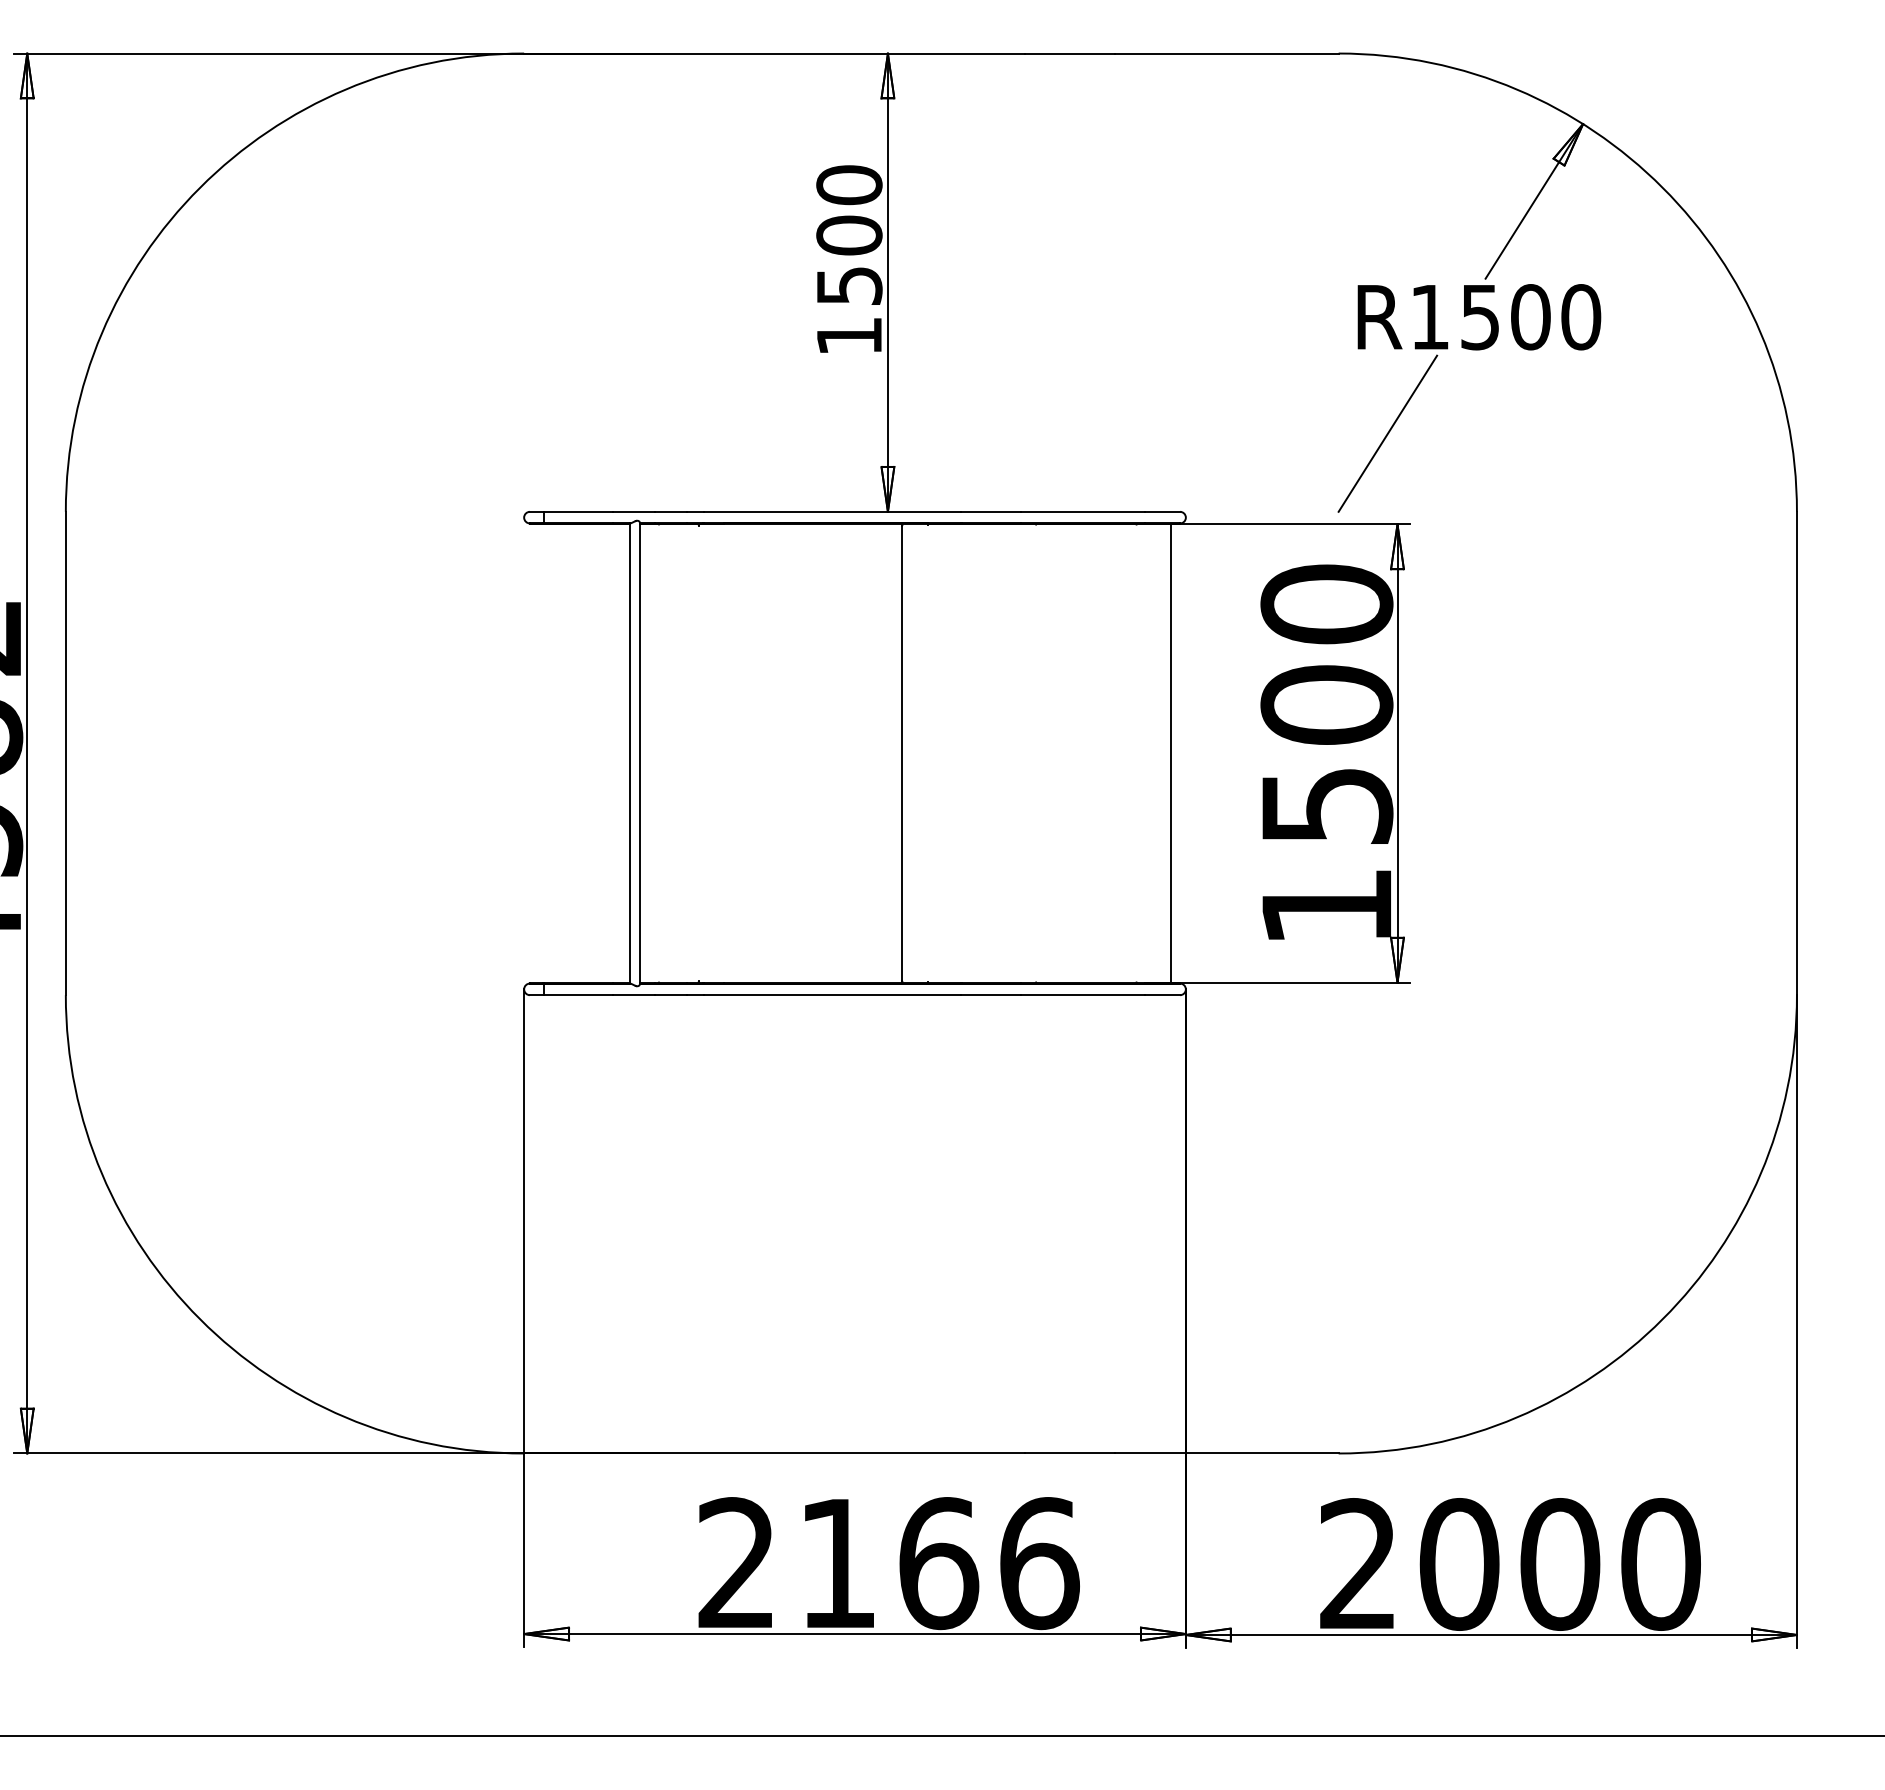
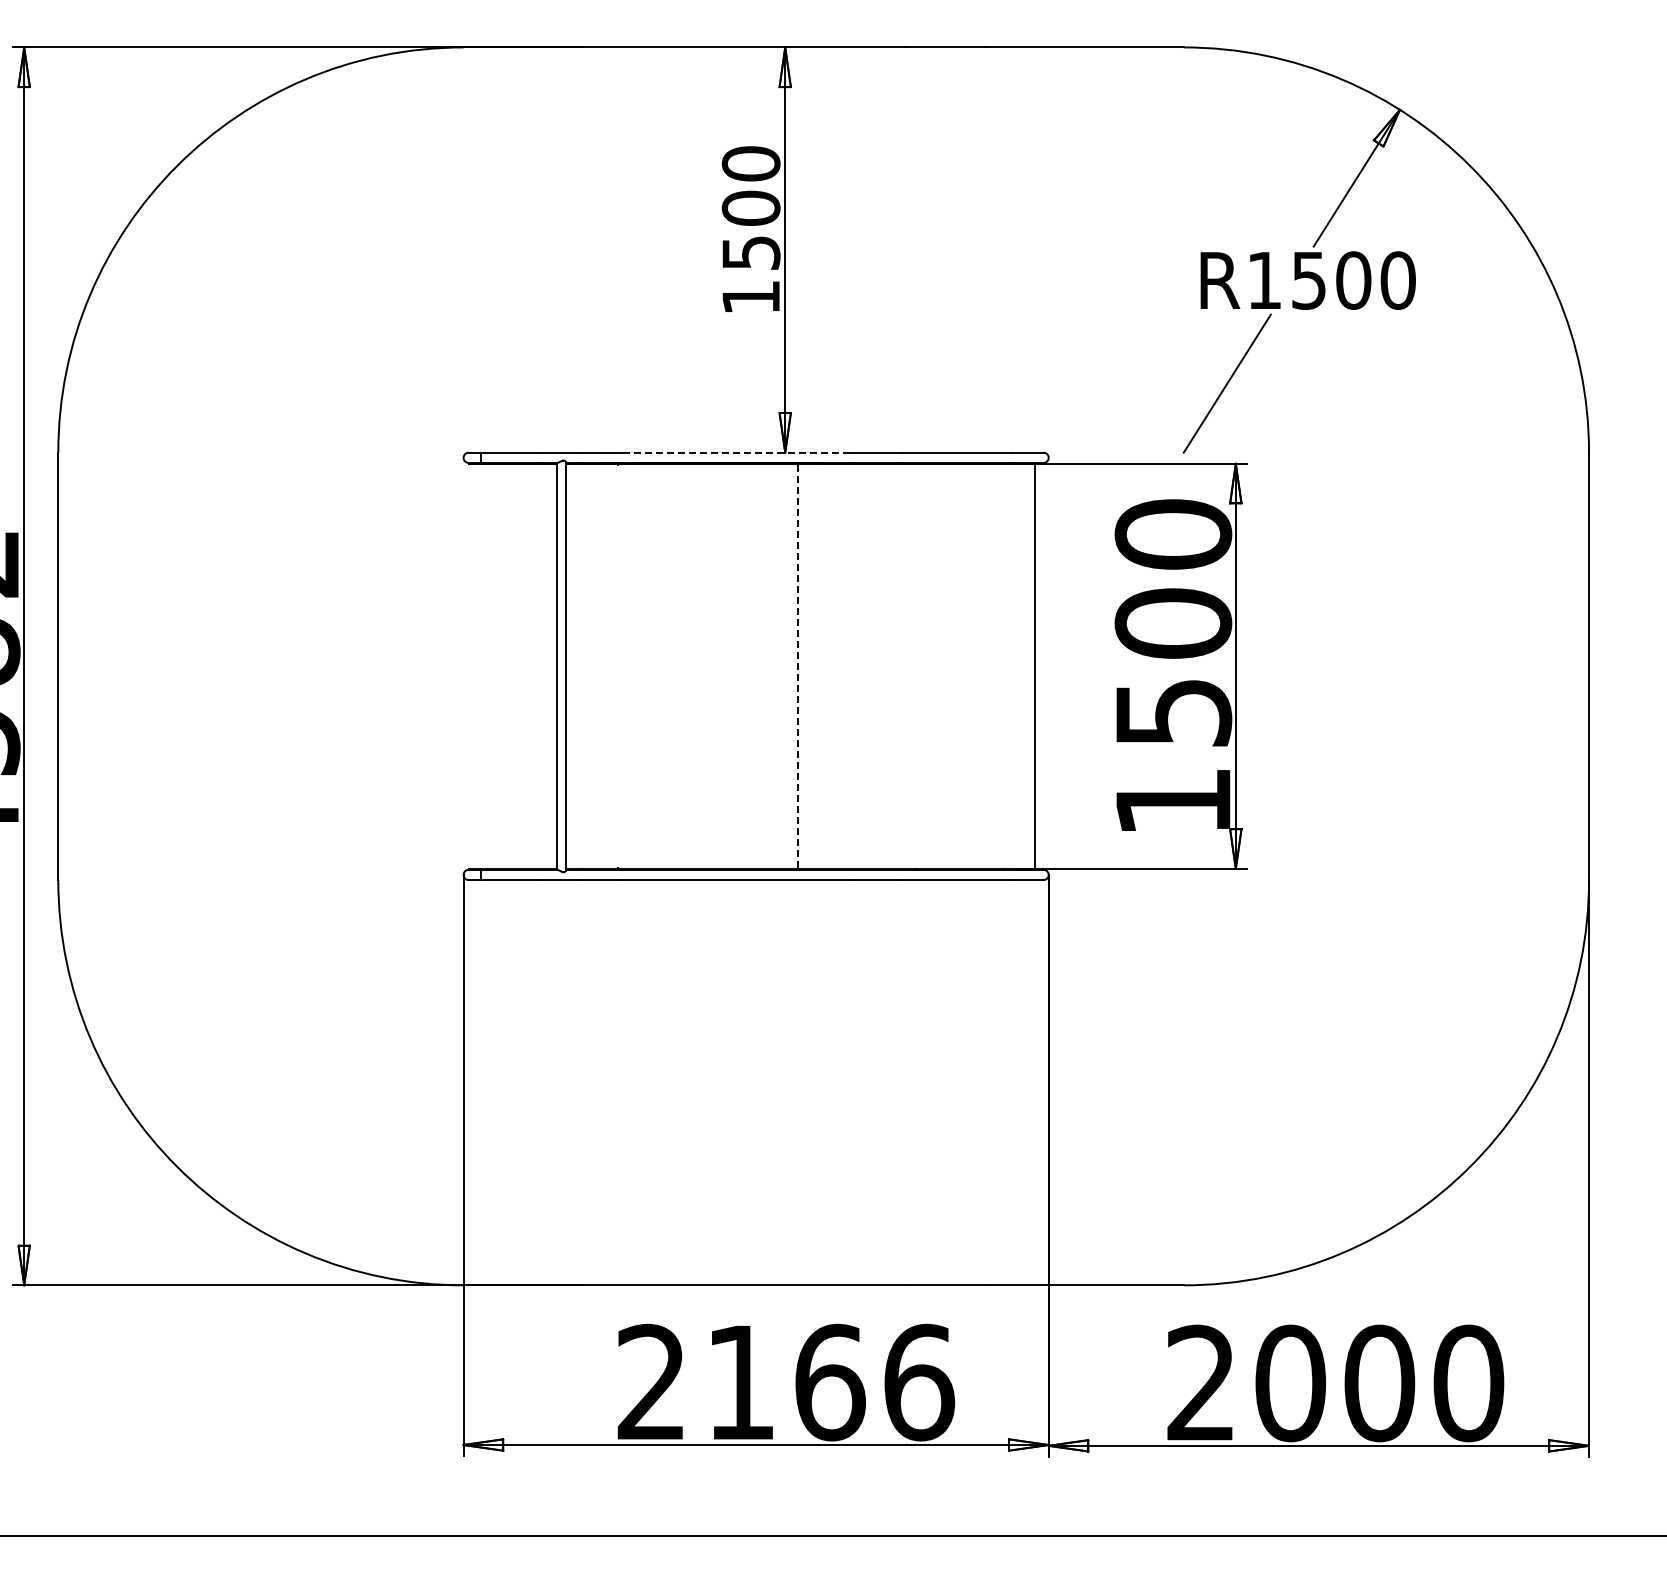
line: (832, 511) -> (736, 452), solid -> dashed
line: (901, 753) -> (797, 666), solid -> dashed

